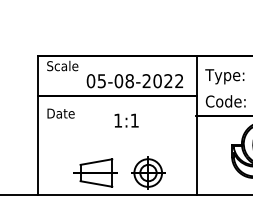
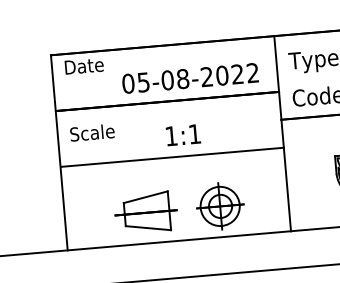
text: (62, 65) -> (86, 65), Scale -> Date
text: (62, 113) -> (92, 132), Date -> Scale
line: (117, 135) -> (172, 157), added

